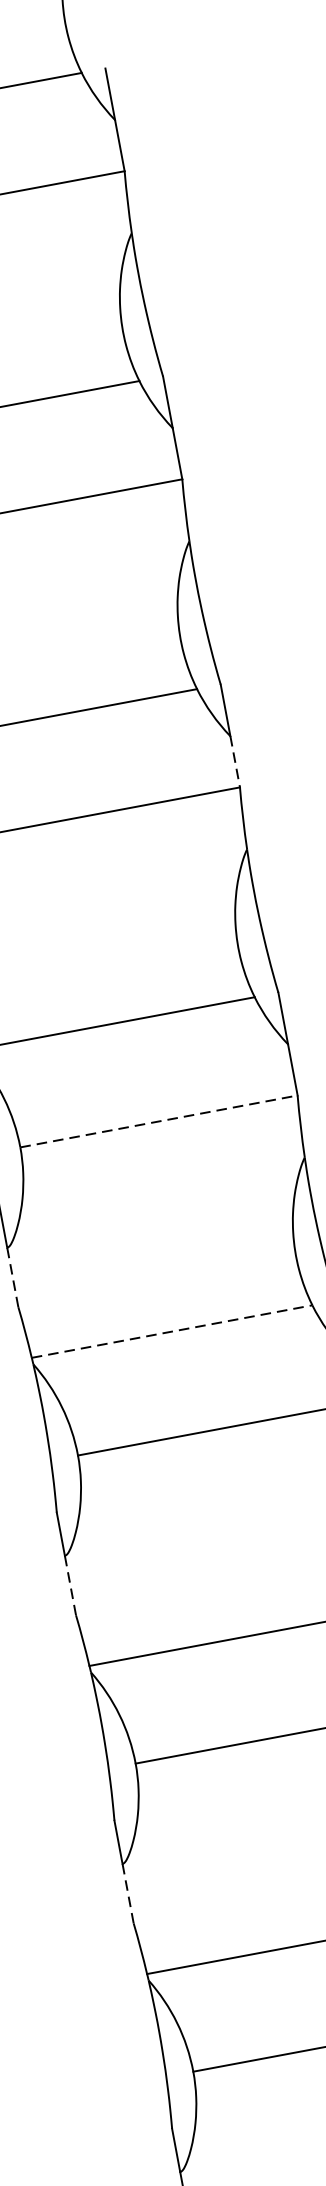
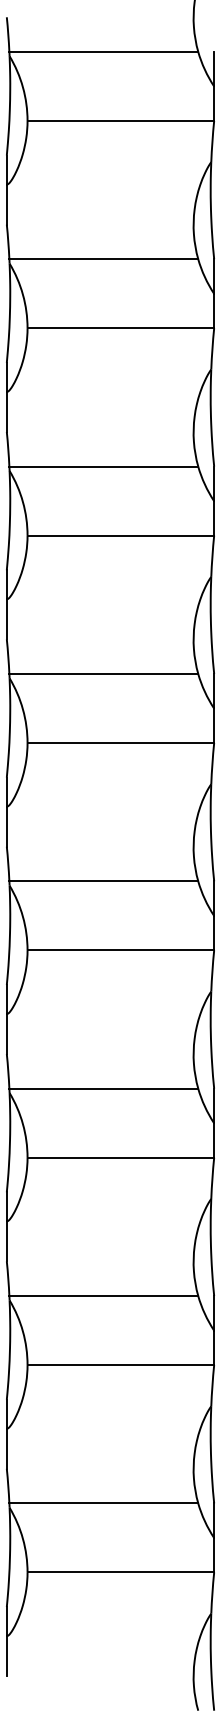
line: (235, 761) -> (214, 518), dashed -> solid
line: (160, 1121) -> (121, 743), dashed -> solid
line: (12, 1277) -> (6, 826), dashed -> solid
line: (173, 1331) -> (104, 881), dashed -> solid
line: (69, 1584) -> (6, 1033), dashed -> solid
line: (127, 1892) -> (6, 1240), dashed -> solid

